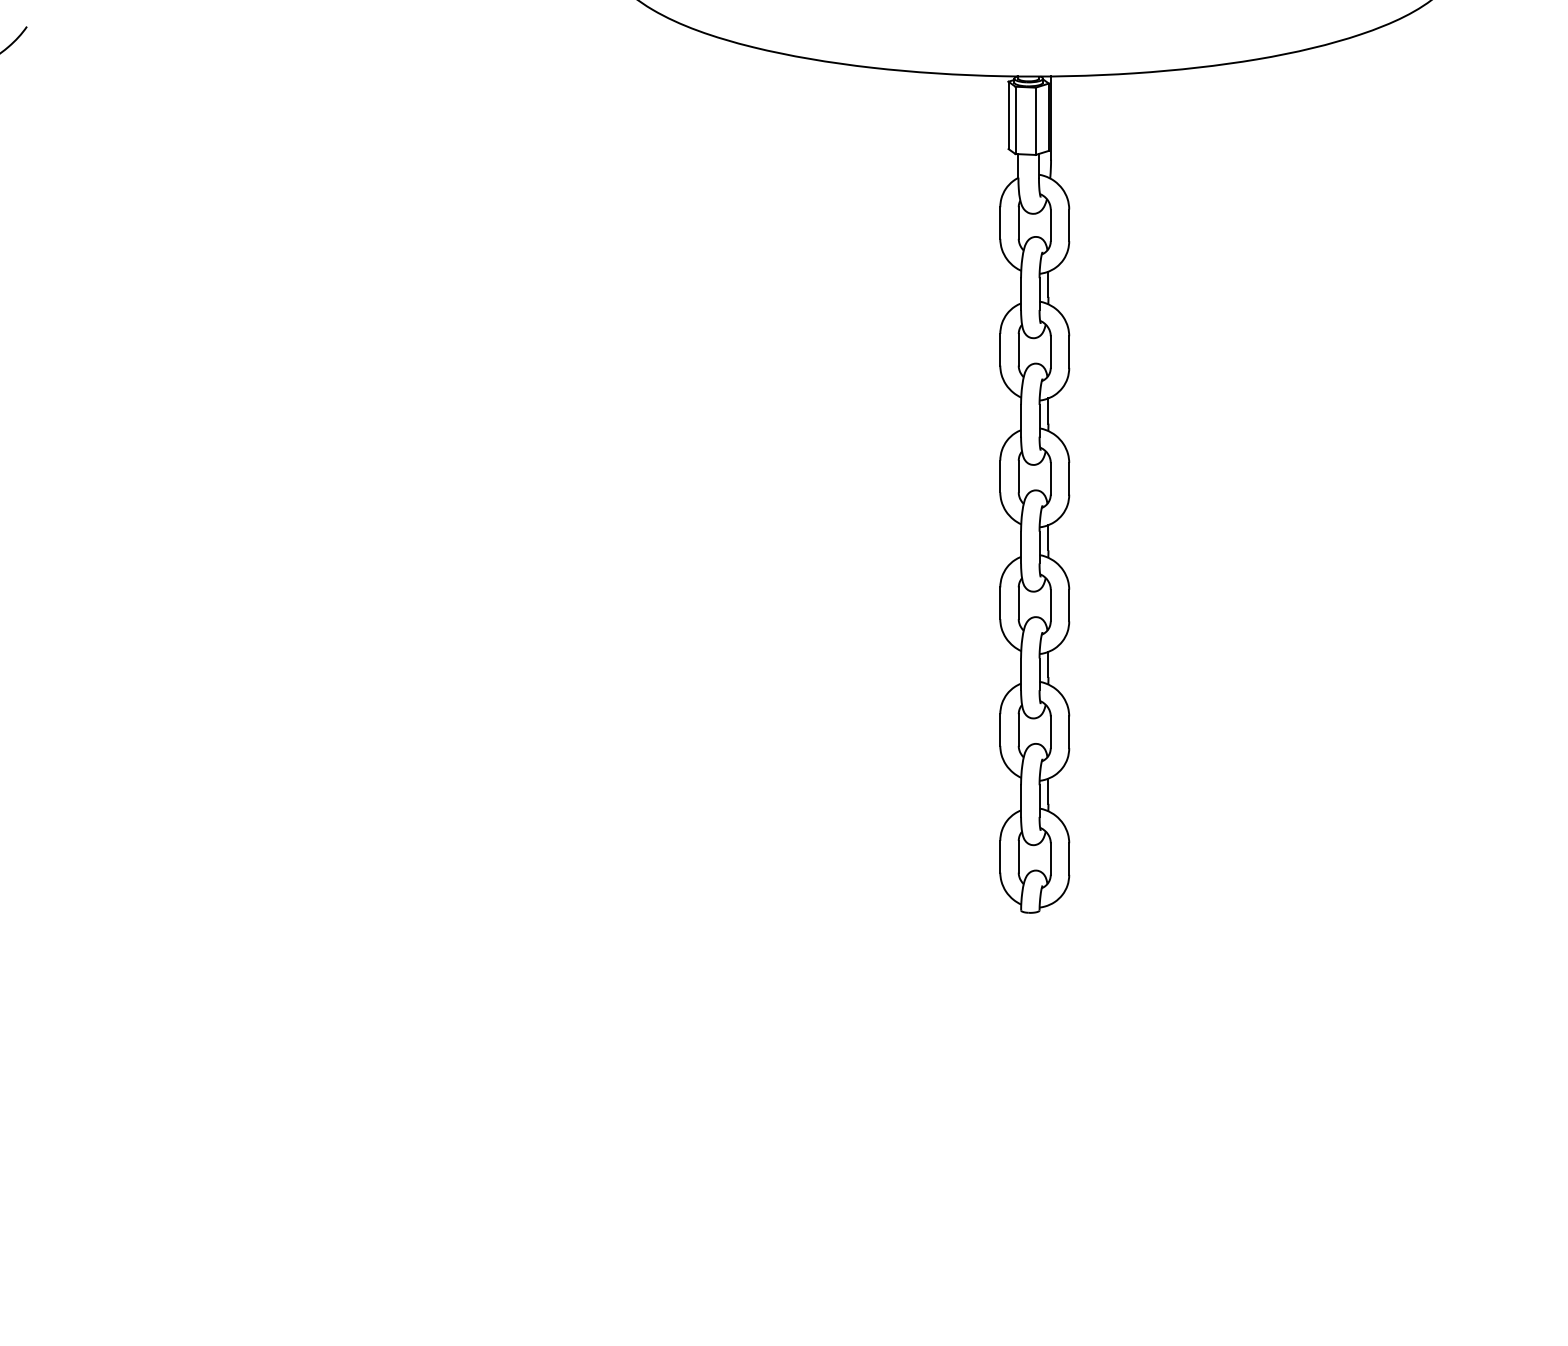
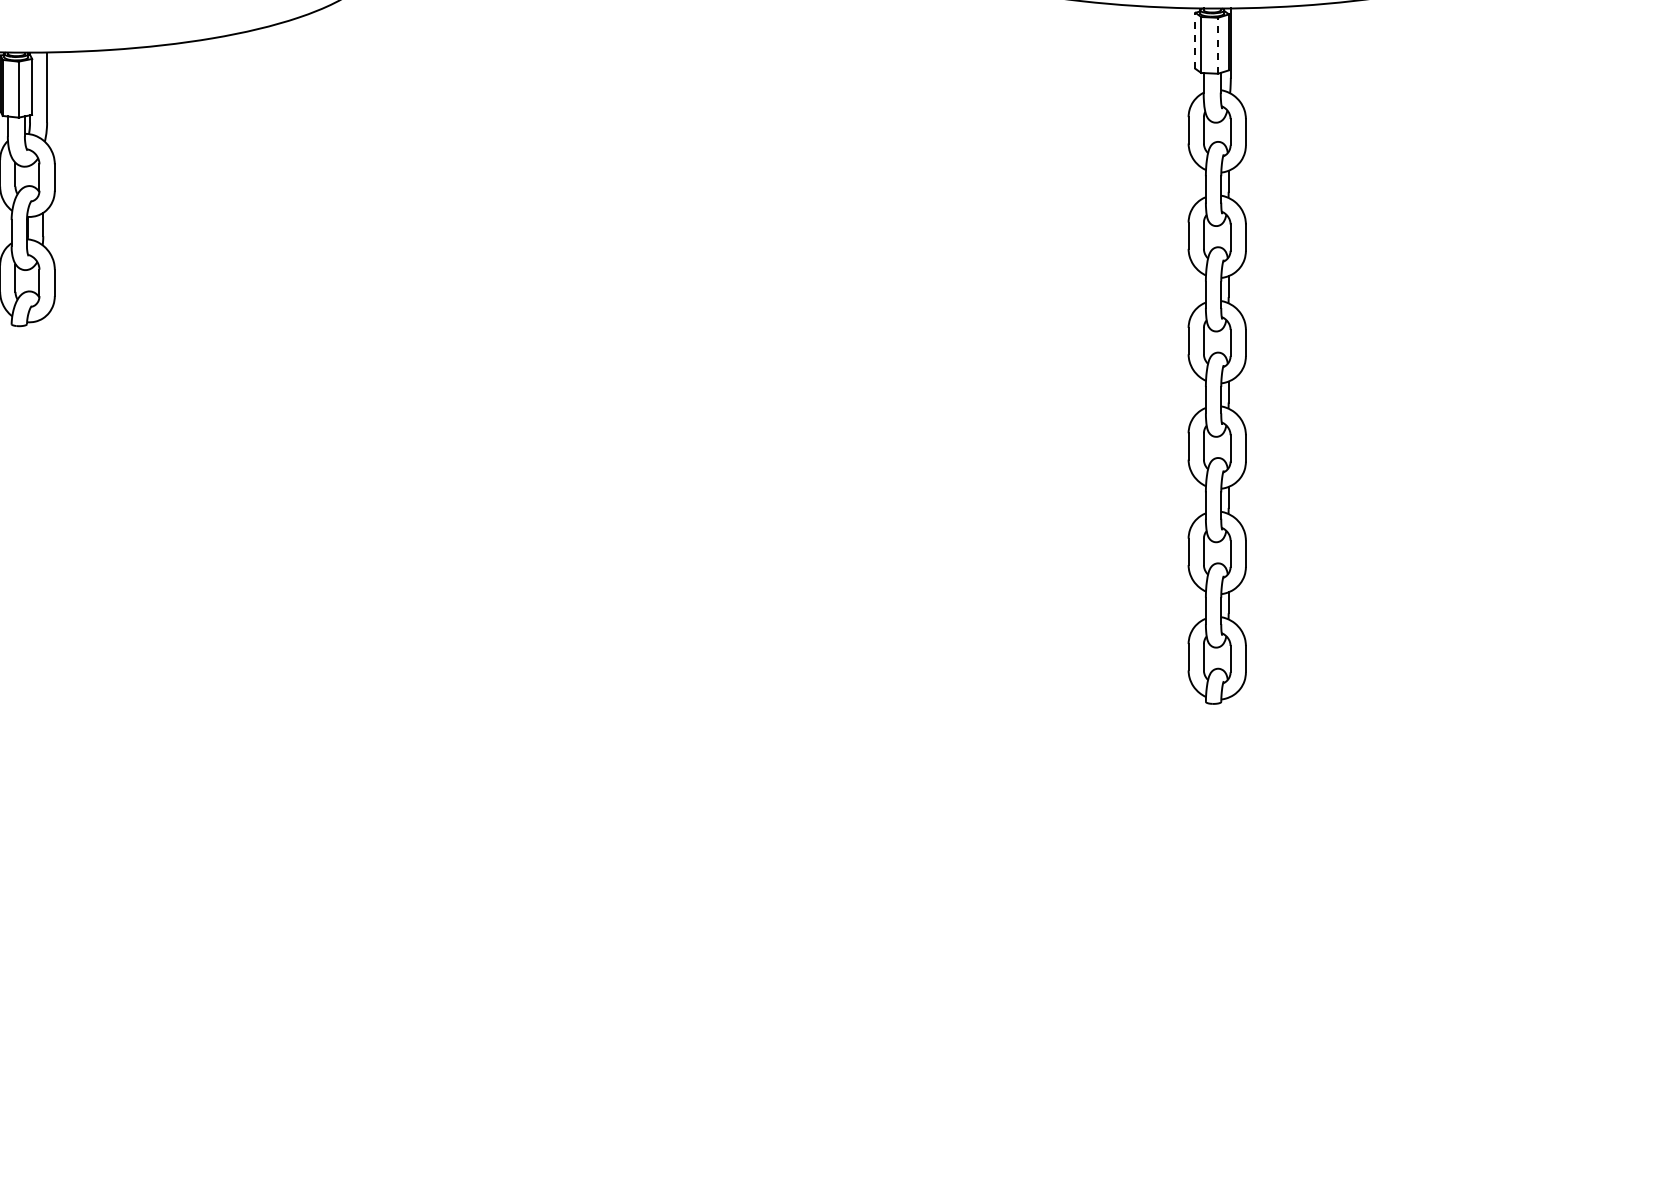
line: (1008, 114) -> (1195, 40), solid -> dashed
line: (1036, 120) -> (1218, 45), solid -> dashed

